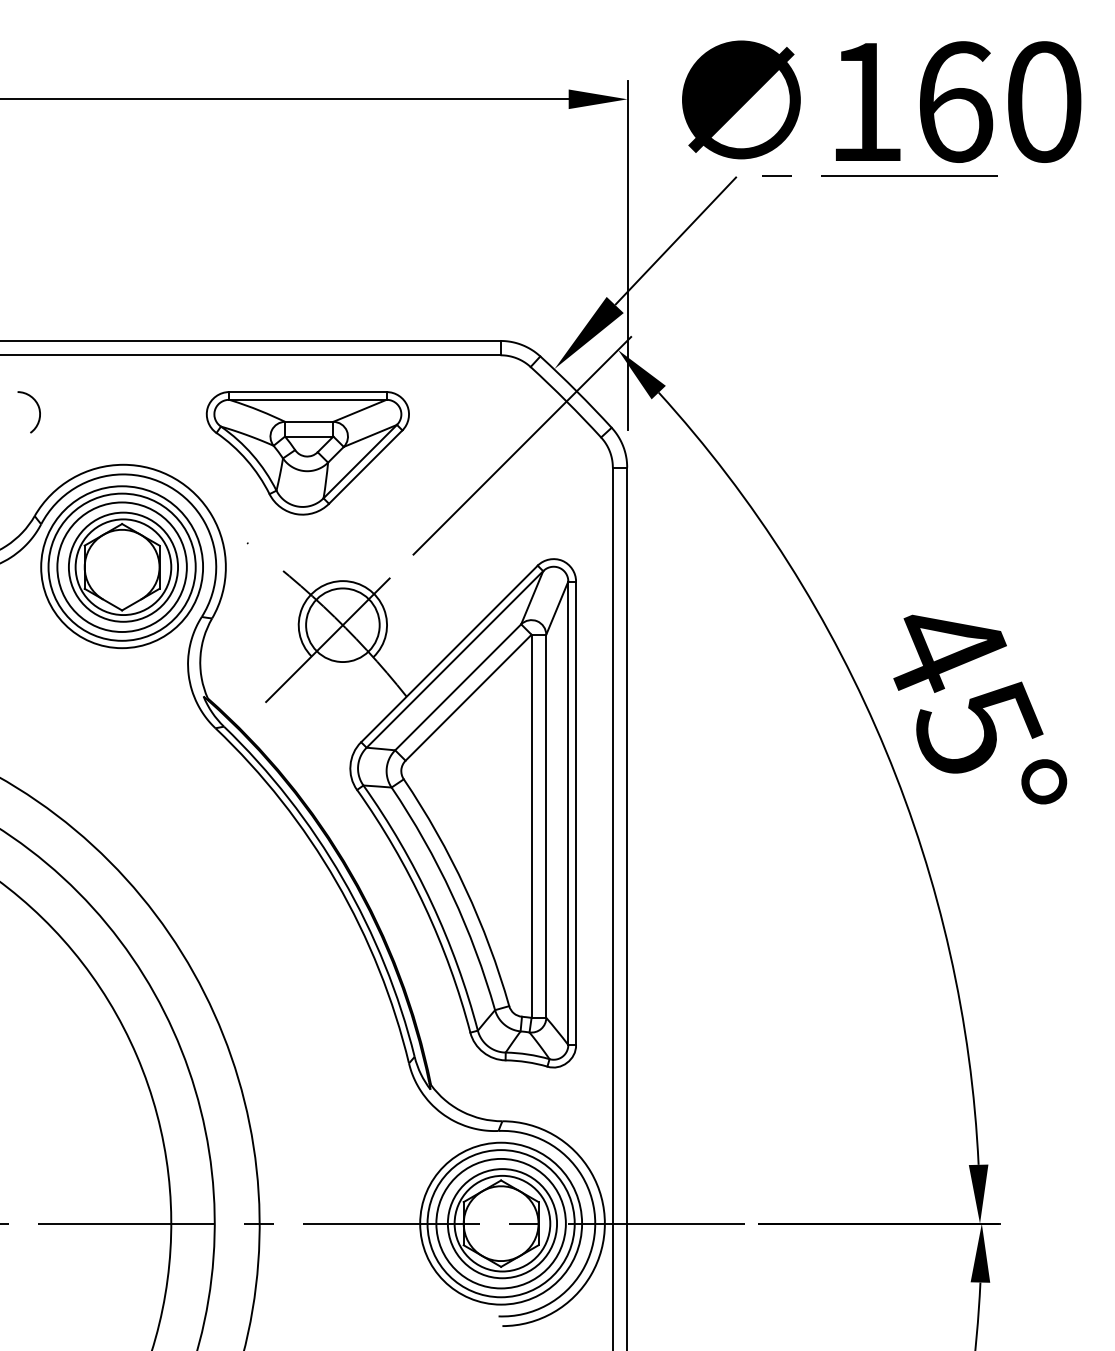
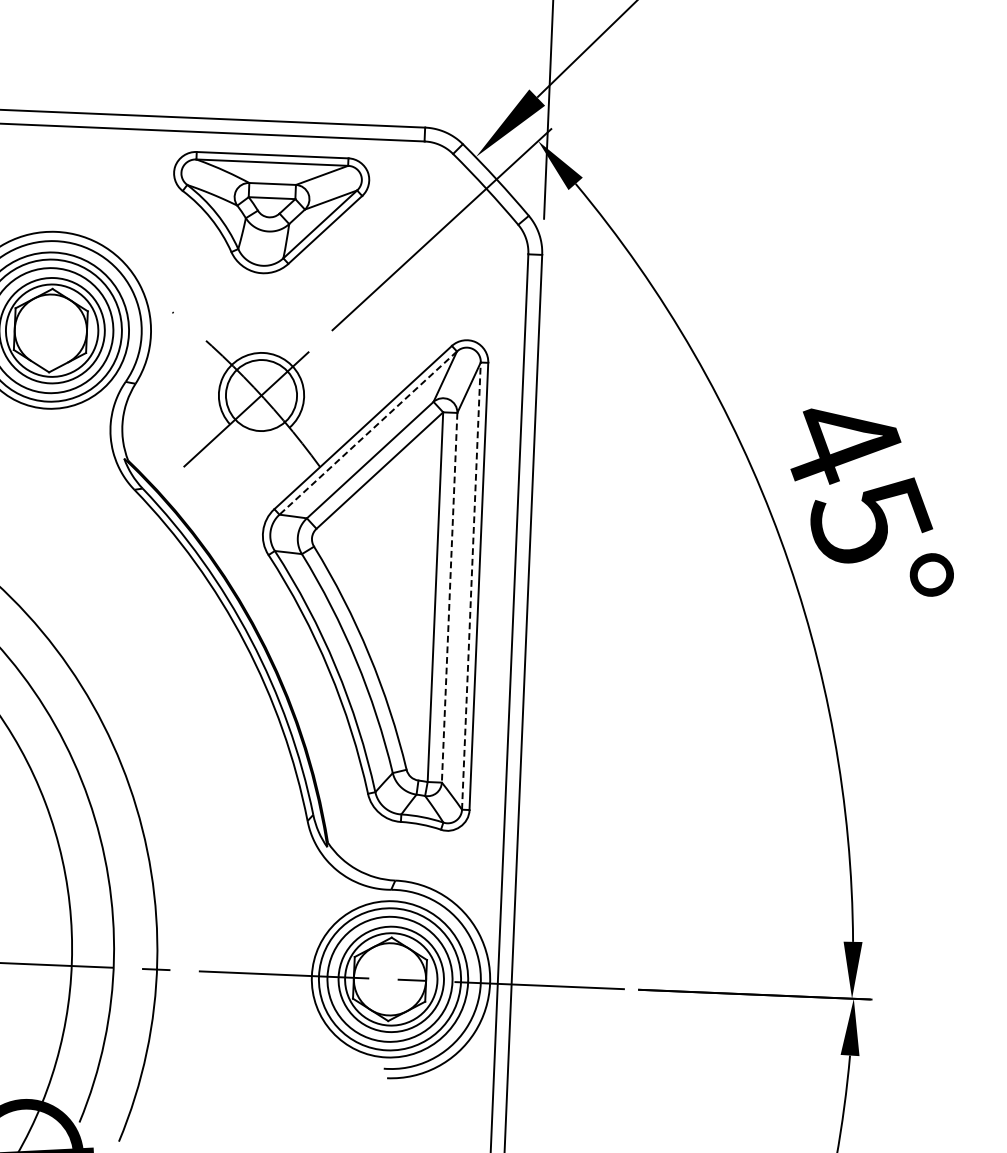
part: (307, 453) -> (269, 214), moved
line: (454, 659) -> (367, 433), solid -> dashed
line: (568, 813) -> (471, 586), solid -> dashed
line: (546, 826) -> (449, 597), solid -> dashed

